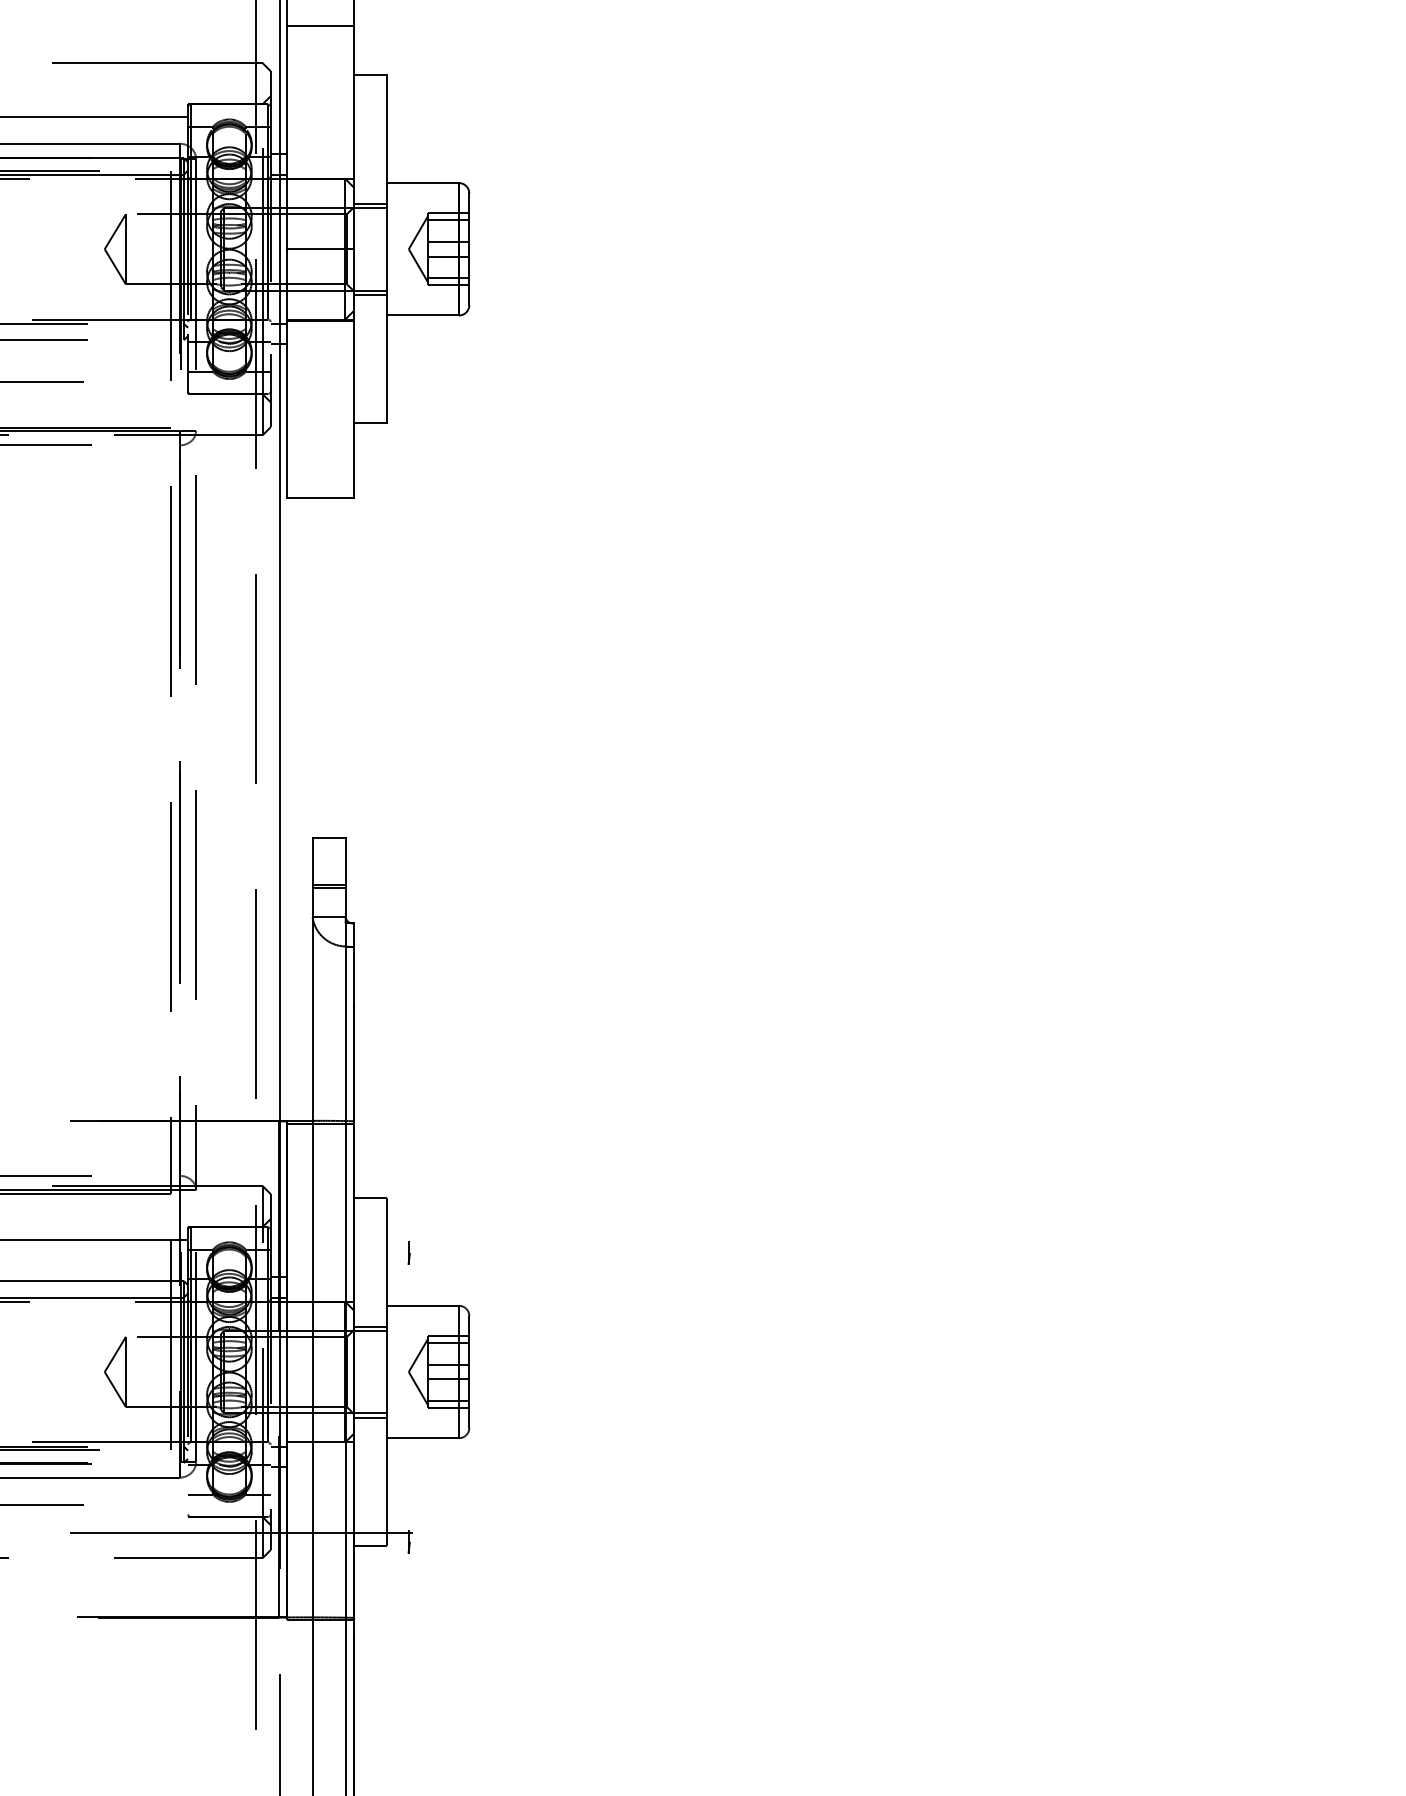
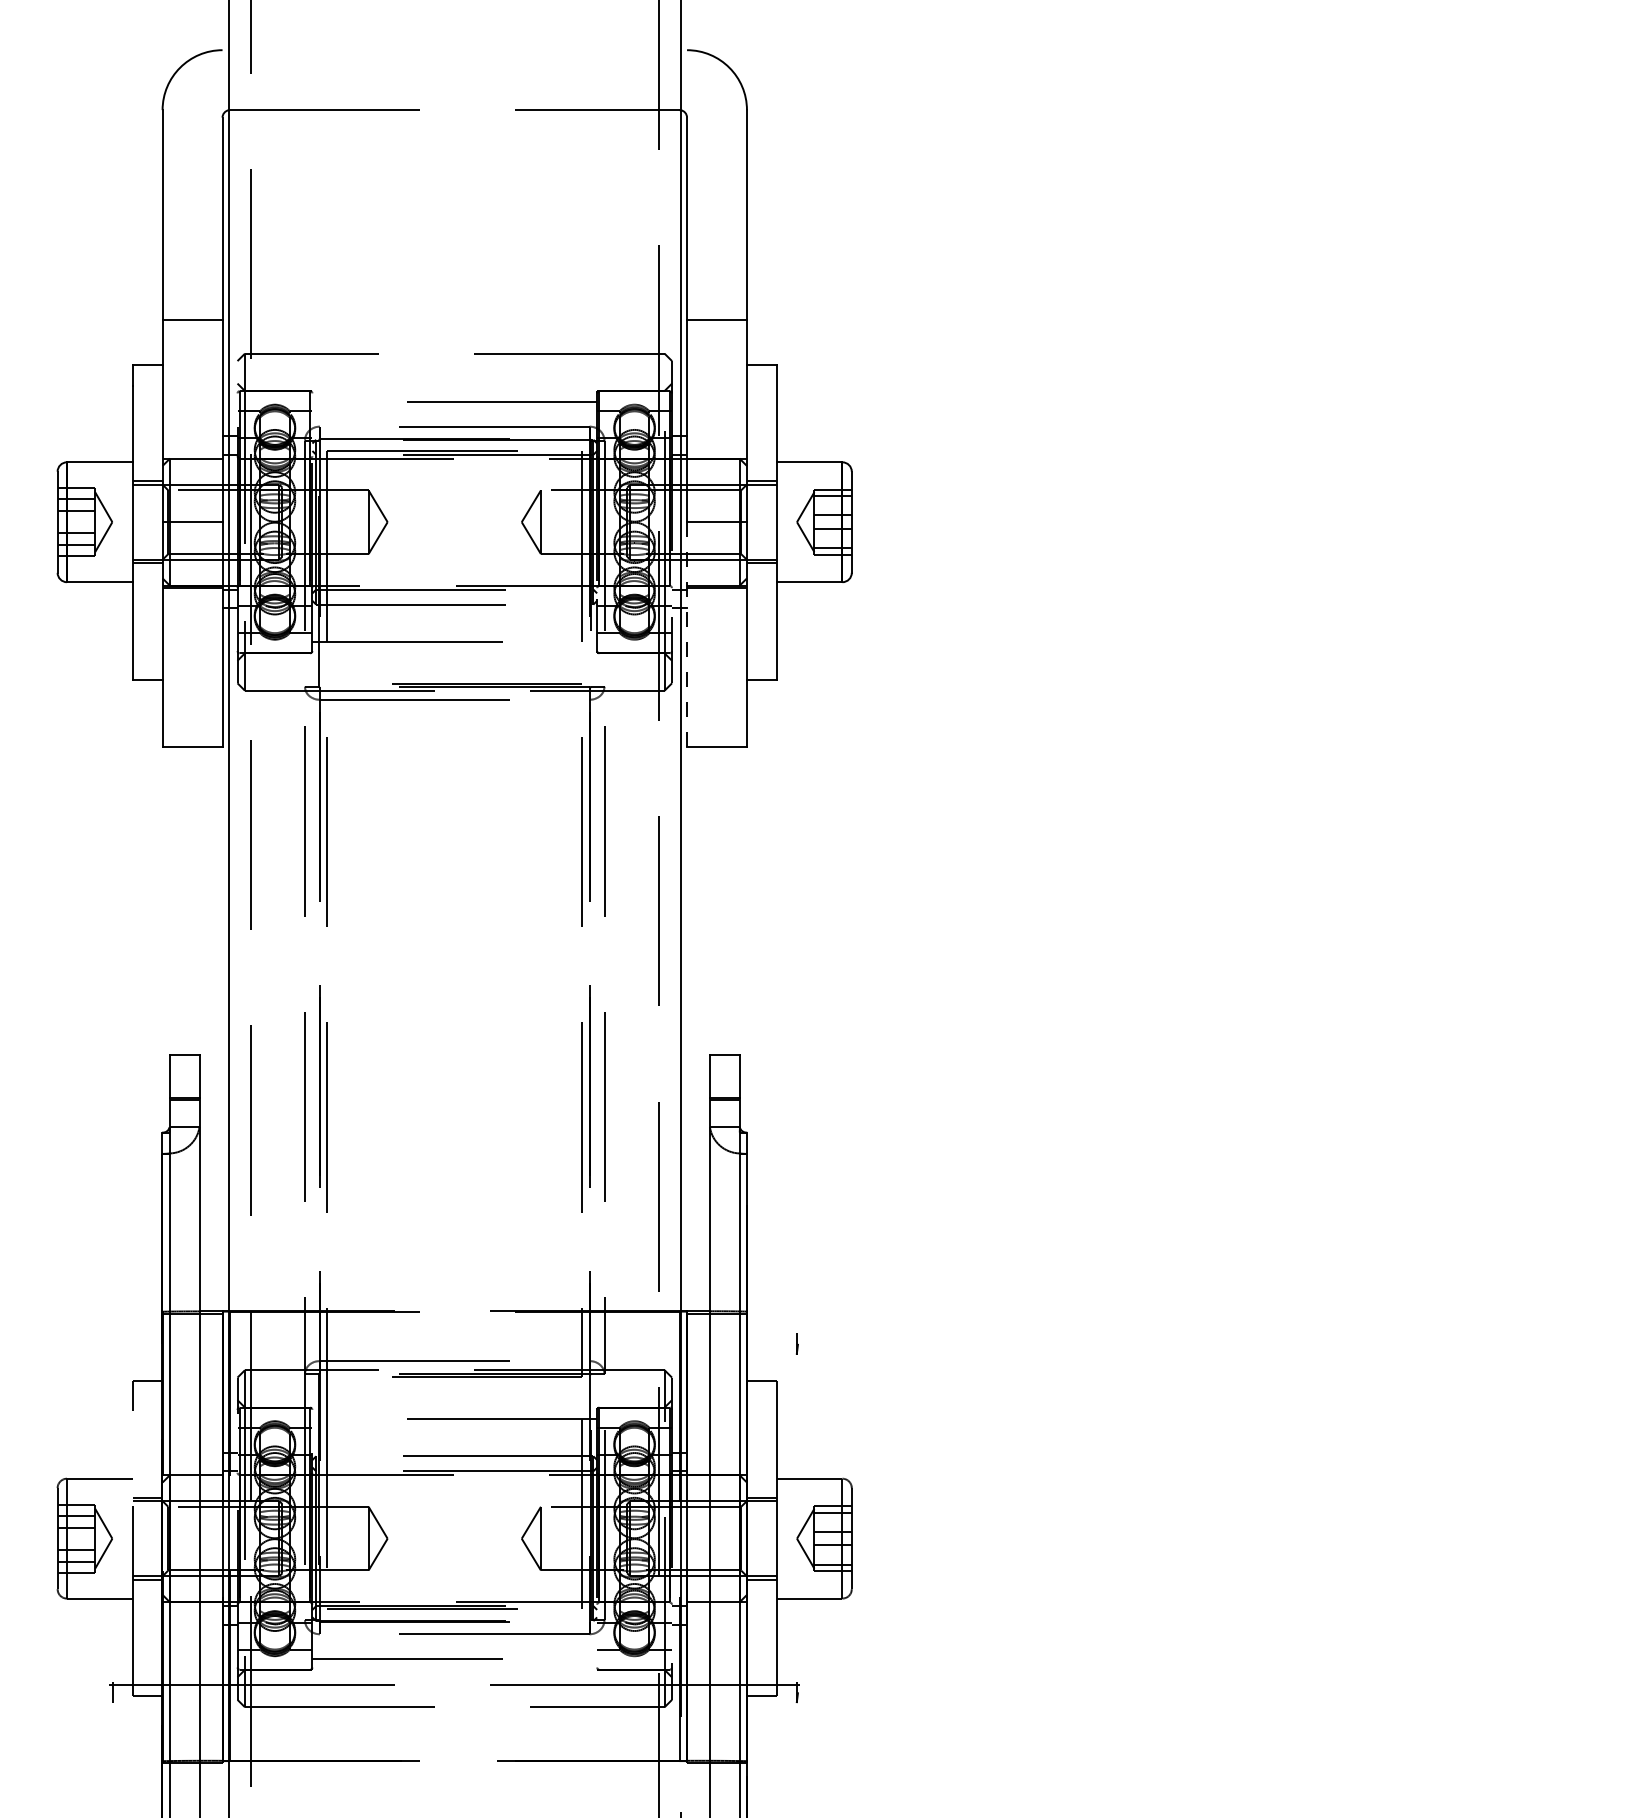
line: (287, 374) -> (687, 635), solid -> dashed
line: (409, 1252) -> (797, 1343), moved

